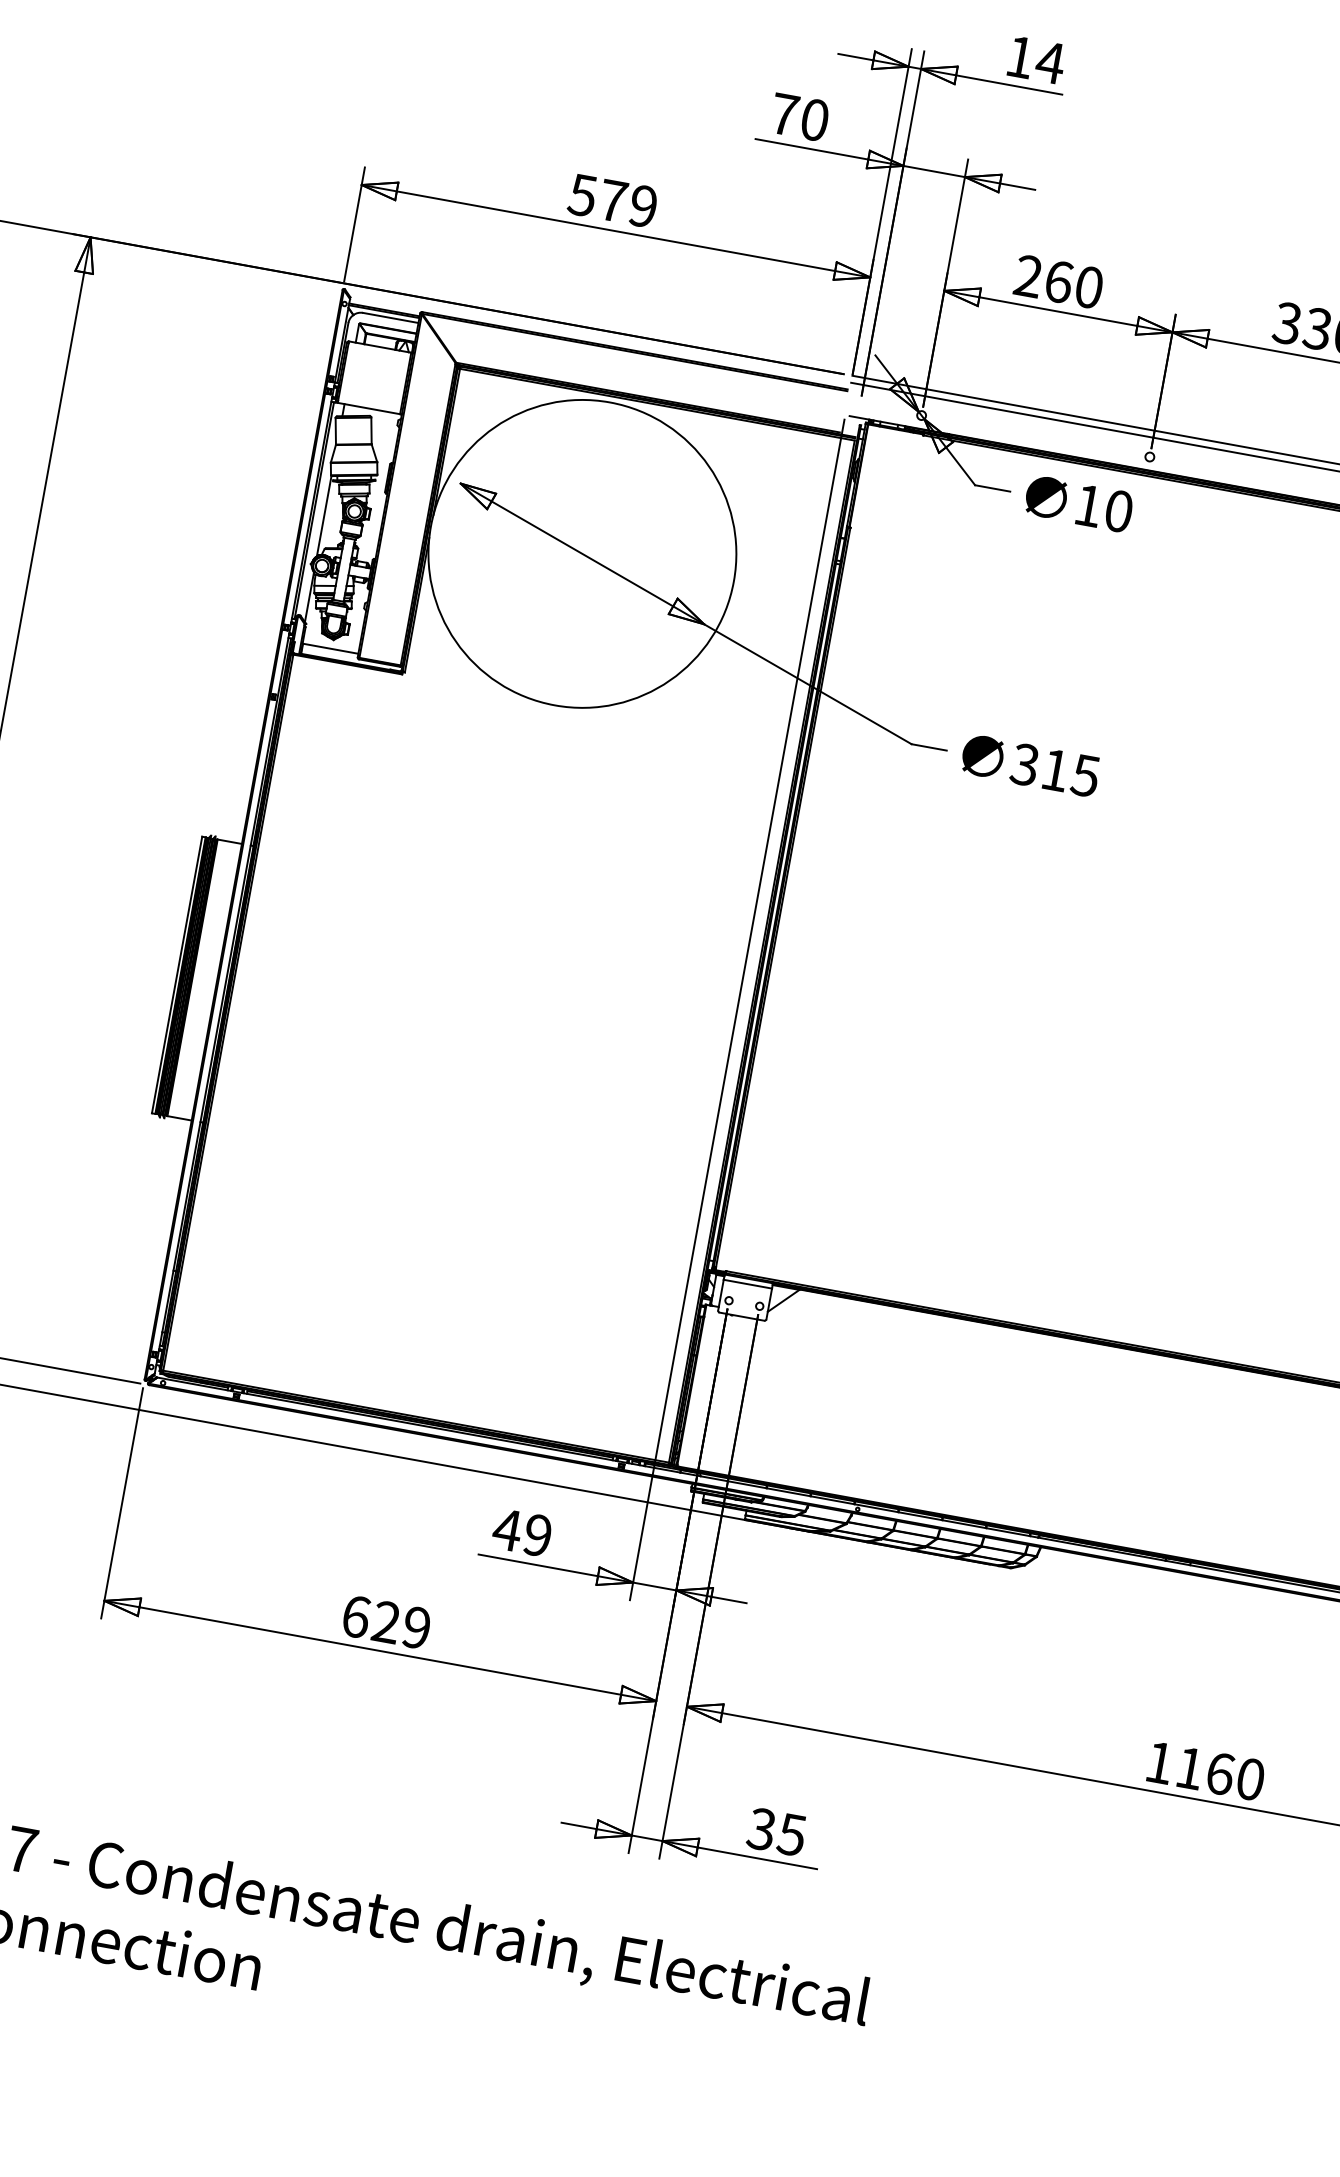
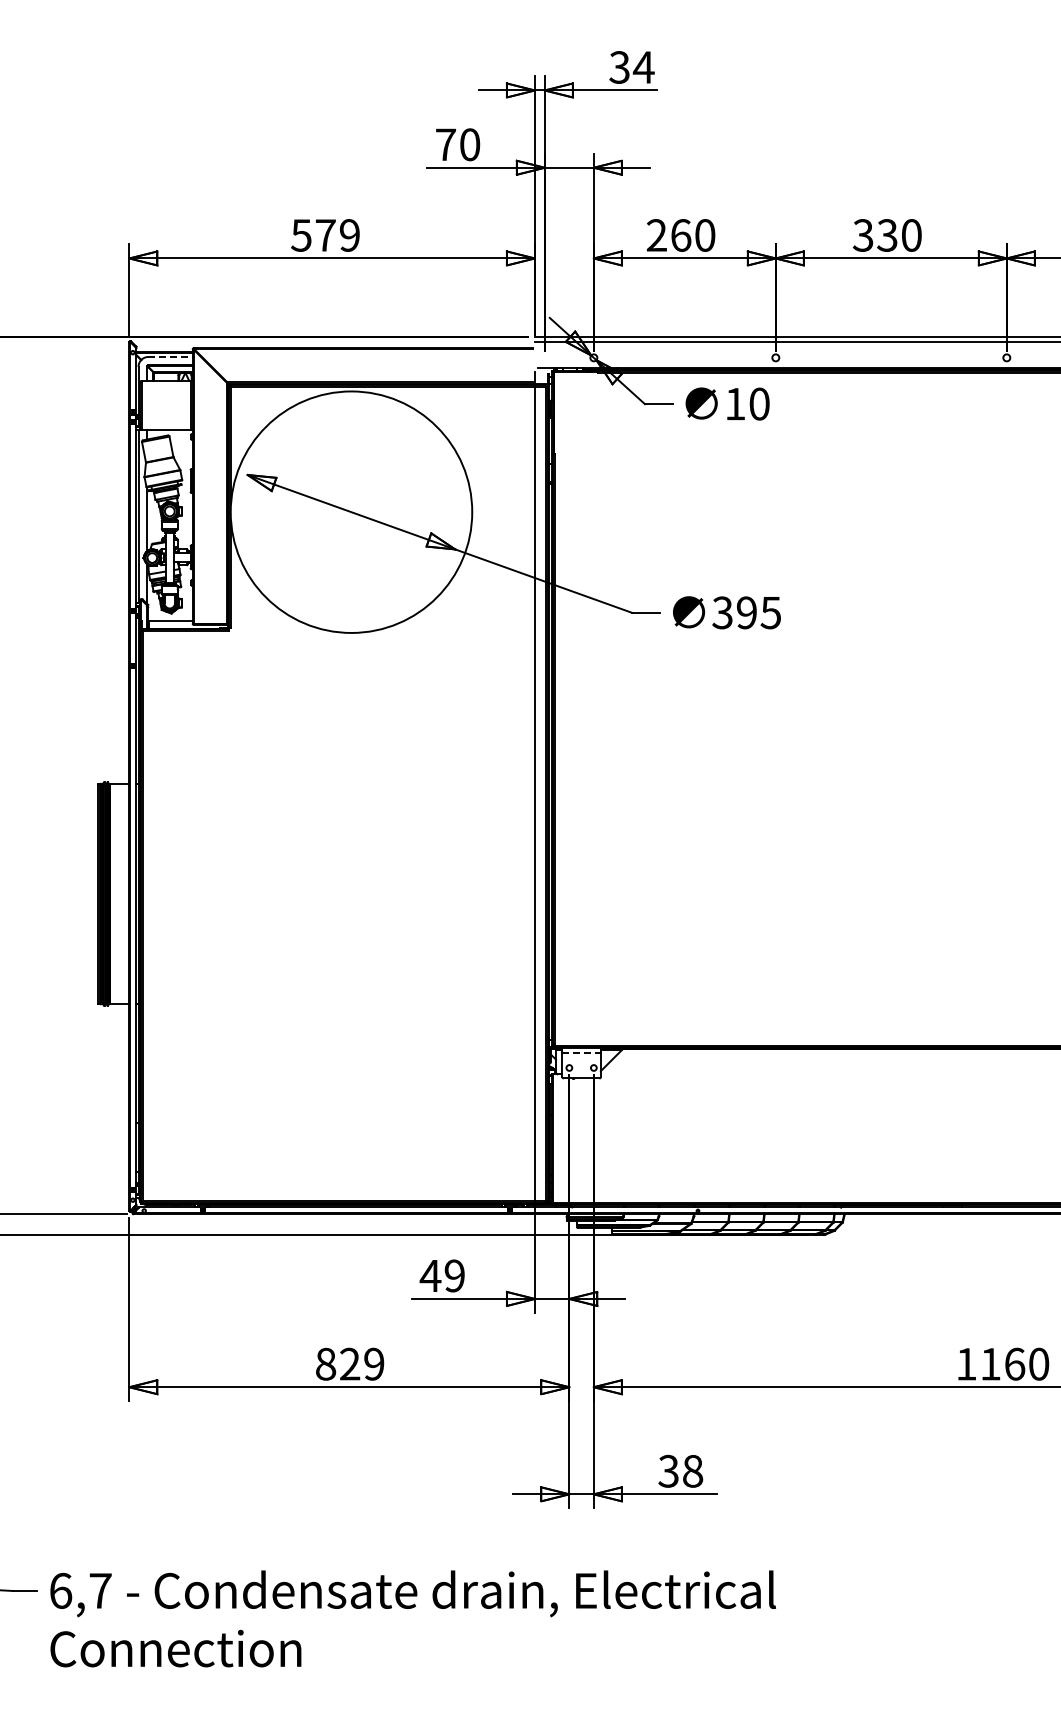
text: (1019, 57) -> (619, 67), 14 -> 34
line: (390, 318) -> (170, 357), solid -> dashed
text: (1055, 769) -> (746, 612), 315 -> 395
line: (749, 1284) -> (582, 1052), solid -> dashed
text: (357, 1616) -> (326, 1363), 629 -> 829
text: (791, 1834) -> (692, 1471), 35 -> 38

